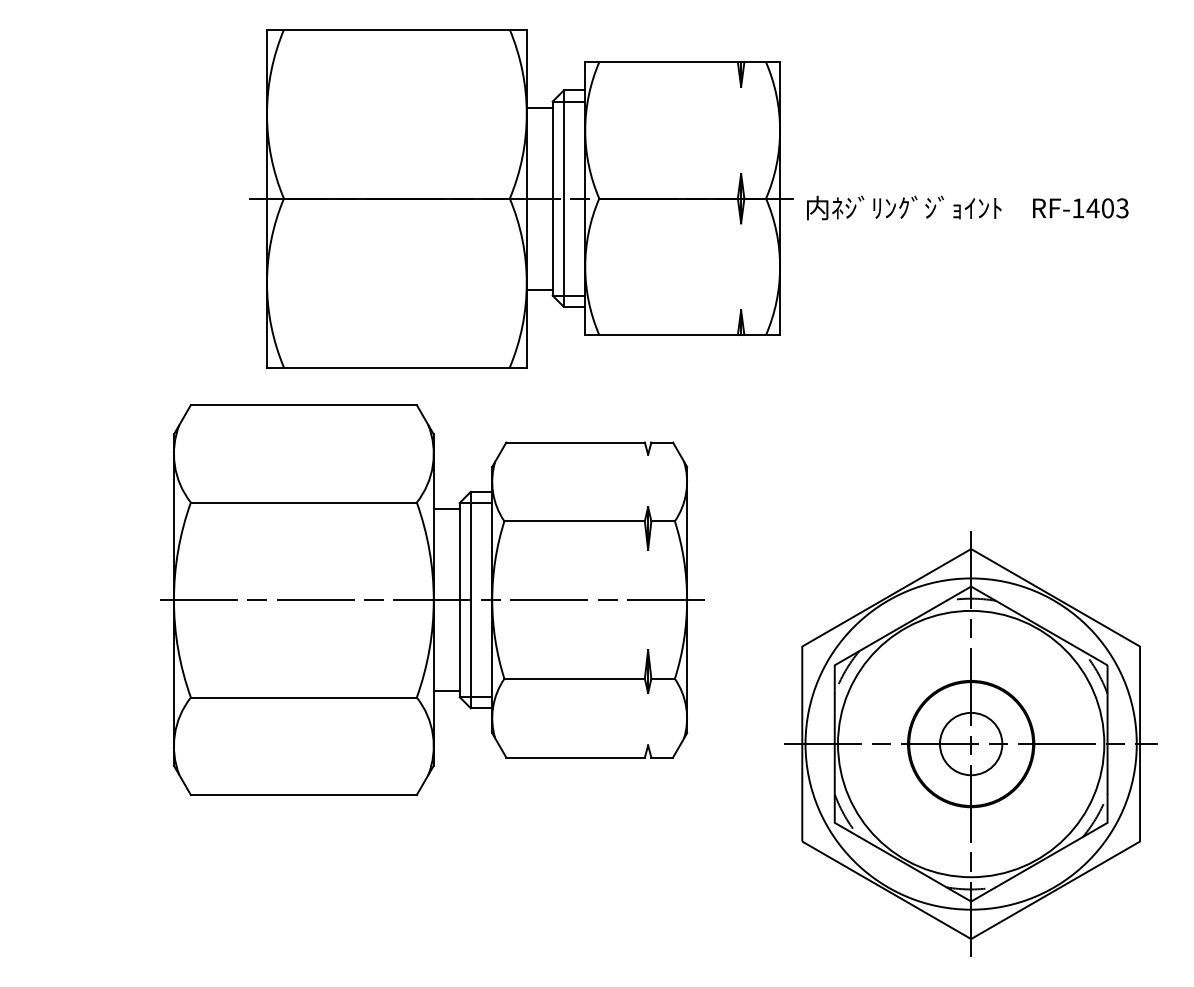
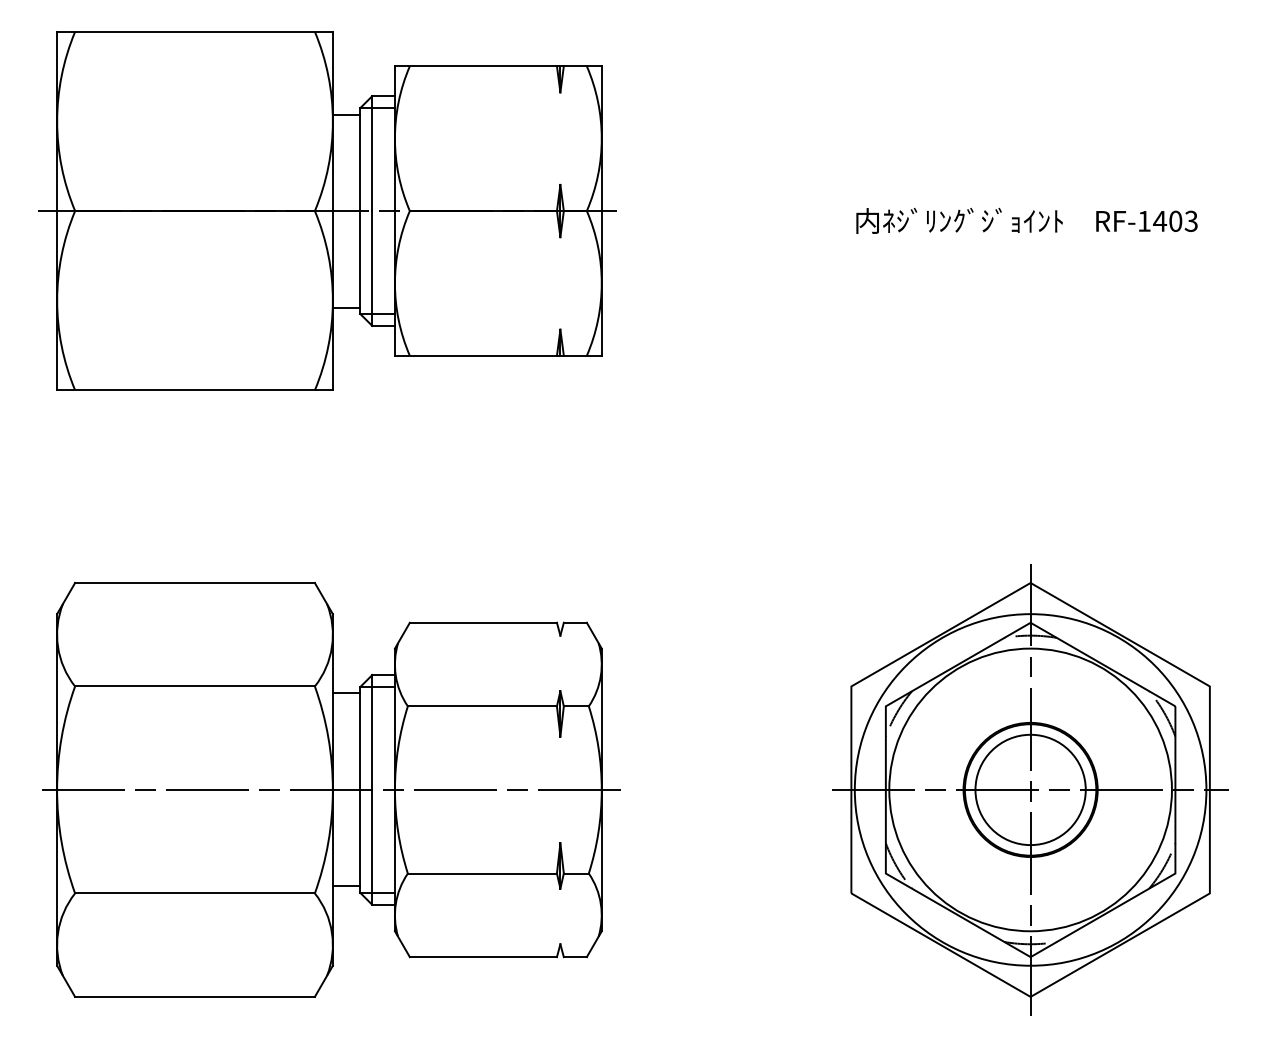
part: (521, 198) -> (327, 210), moved
part: (432, 600) -> (331, 790), moved
circle: (971, 744) -> (1030, 790), size x1.67

